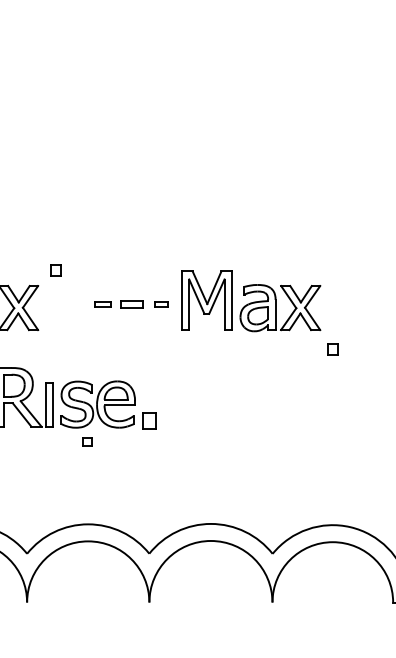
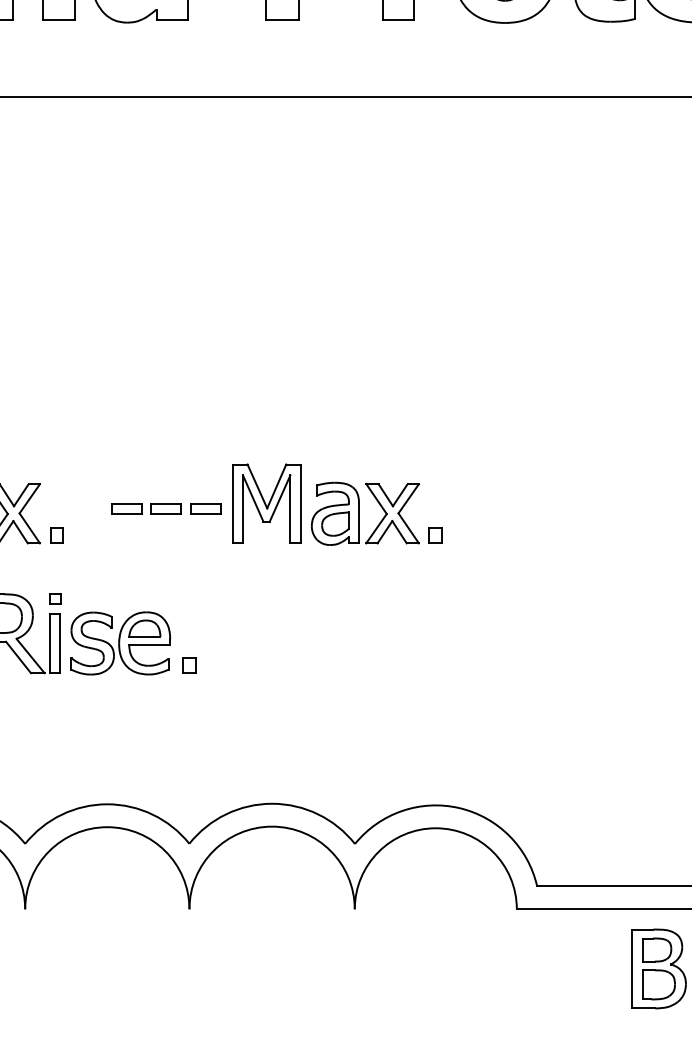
part: (55, 270) -> (56, 535), moved
part: (102, 304) -> (126, 508), size x1.43
part: (161, 304) -> (205, 508), size x1.67
part: (332, 349) -> (435, 535), moved
part: (149, 421) -> (189, 665), size x0.71
part: (87, 441) -> (55, 598), moved

